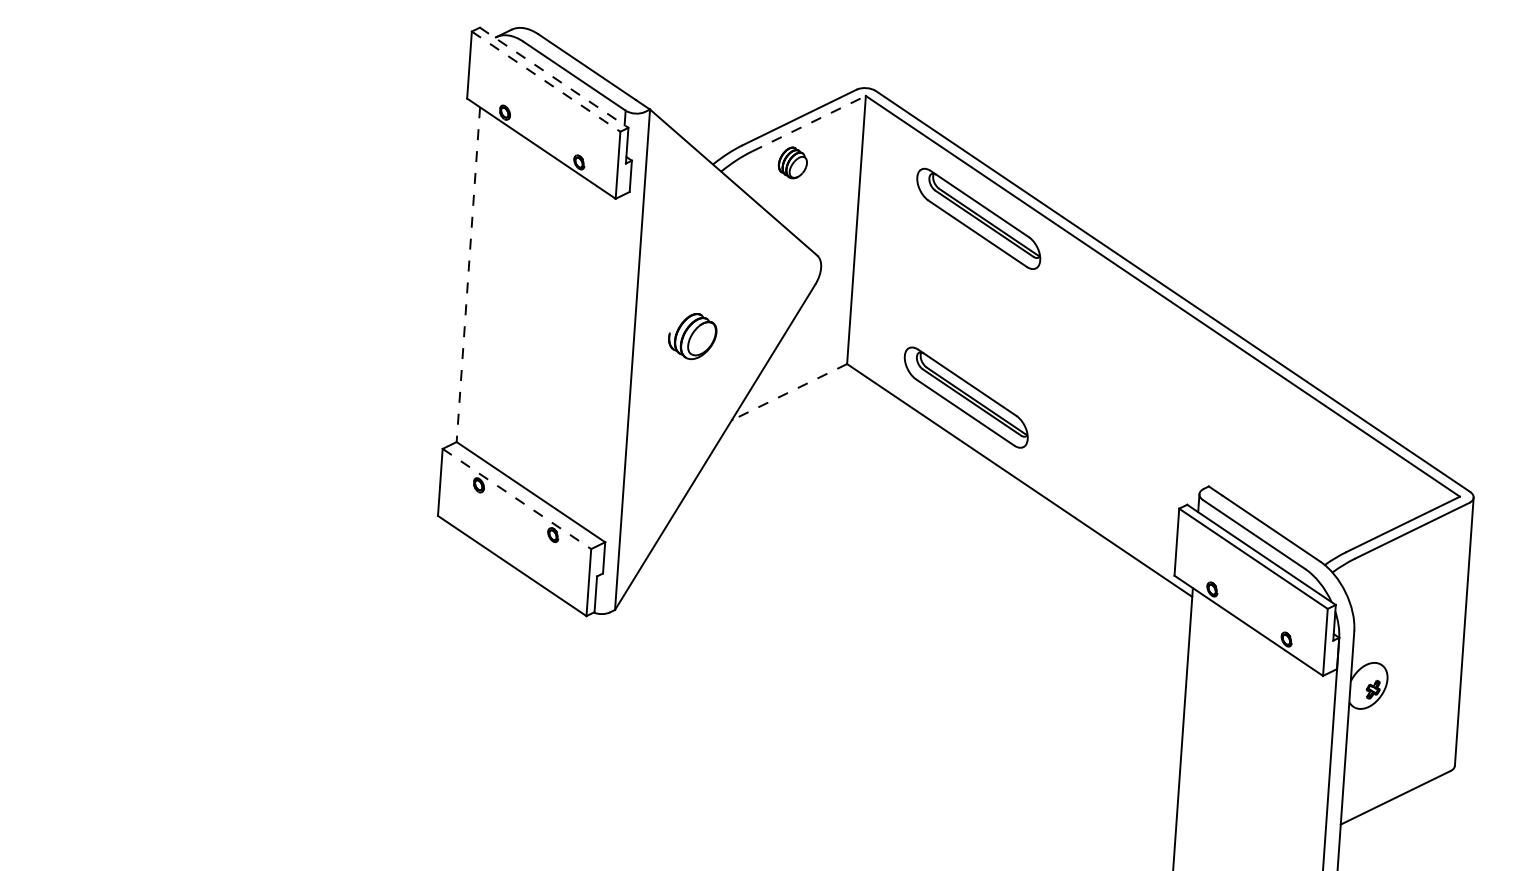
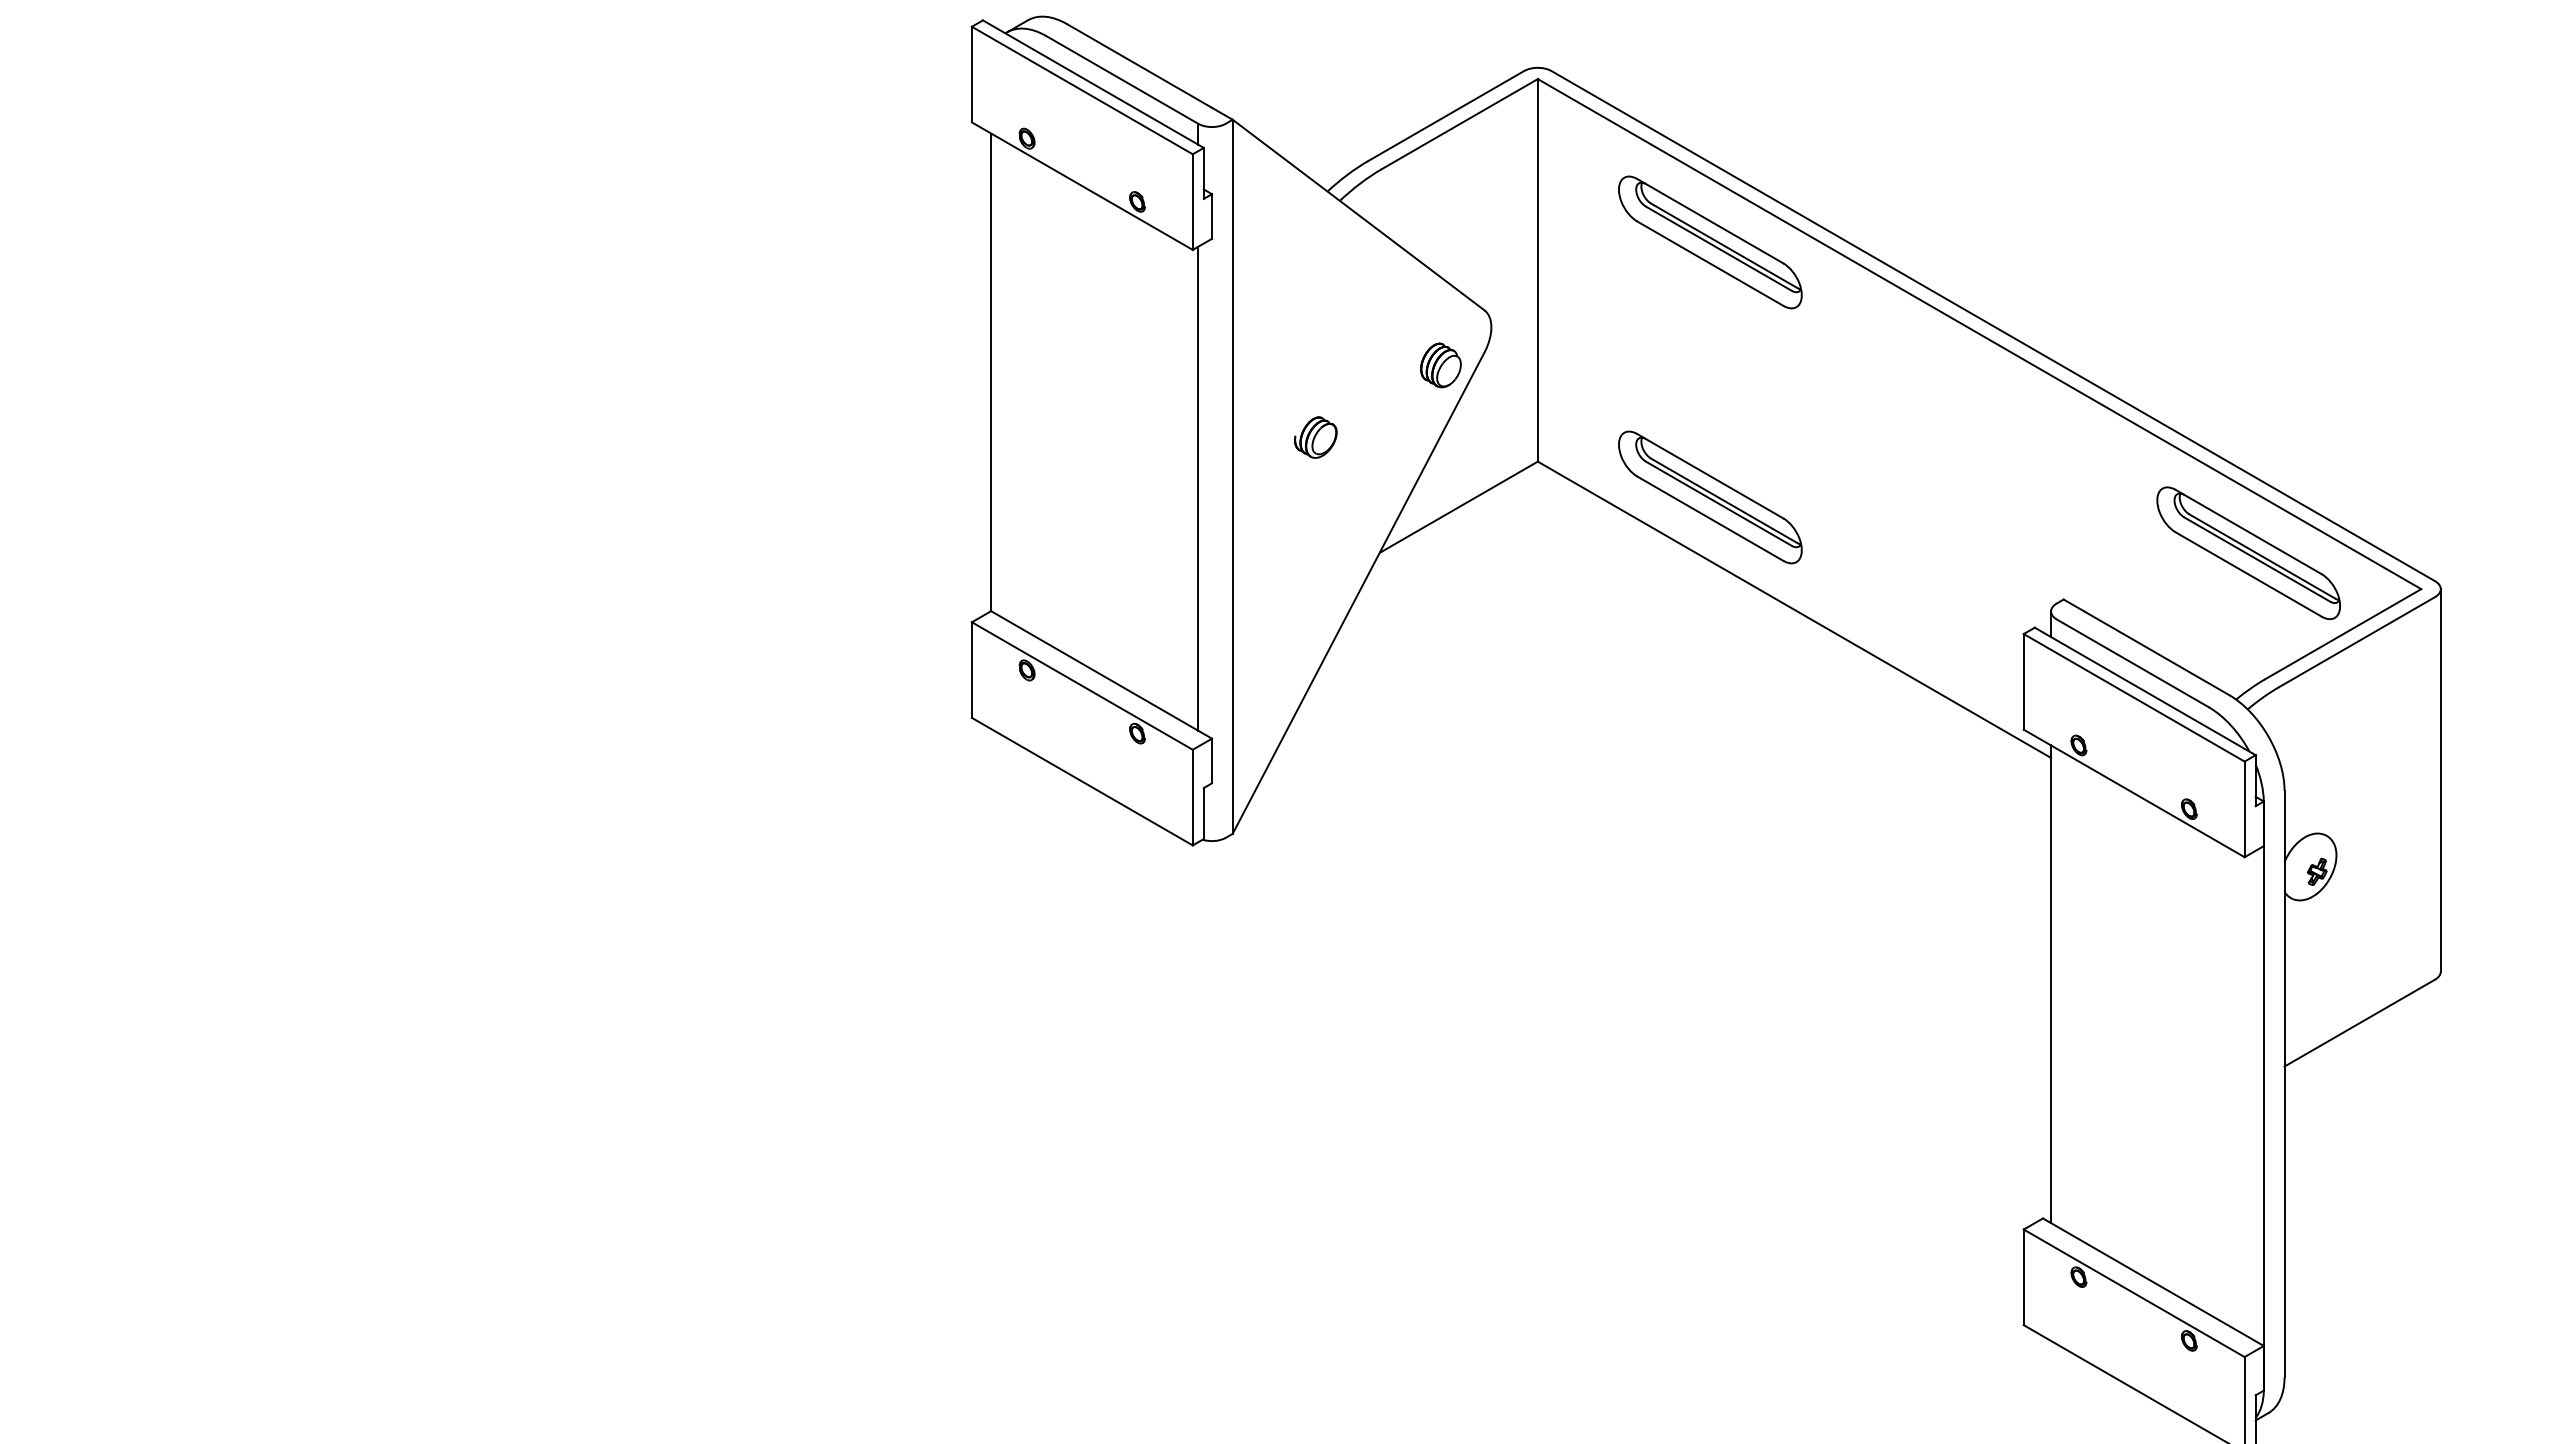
line: (554, 78) -> (1093, 84), dashed -> solid
line: (546, 81) -> (1082, 90), dashed -> solid
line: (809, 123) -> (1460, 123), dashed -> solid
part: (792, 162) -> (1440, 365), moved
line: (468, 274) -> (991, 372), dashed -> solid
part: (692, 336) -> (1315, 437), size x0.62
line: (608, 366) -> (1198, 488), added
line: (790, 391) -> (1459, 506), dashed -> solid
part: (1340, 463) -> (2248, 553), added
line: (517, 499) -> (1082, 686), dashed -> solid

